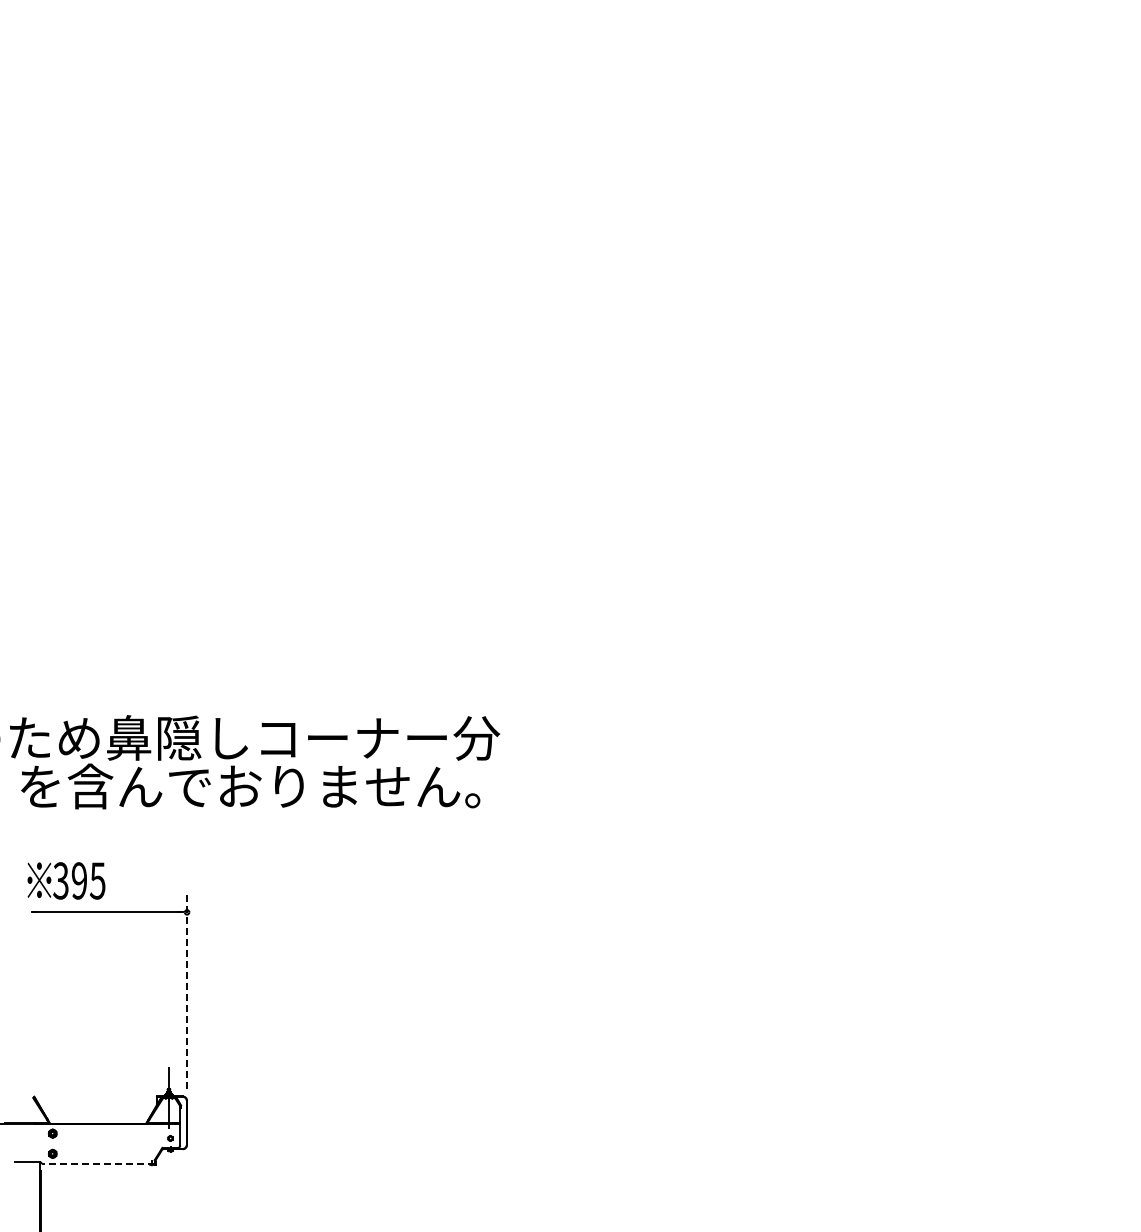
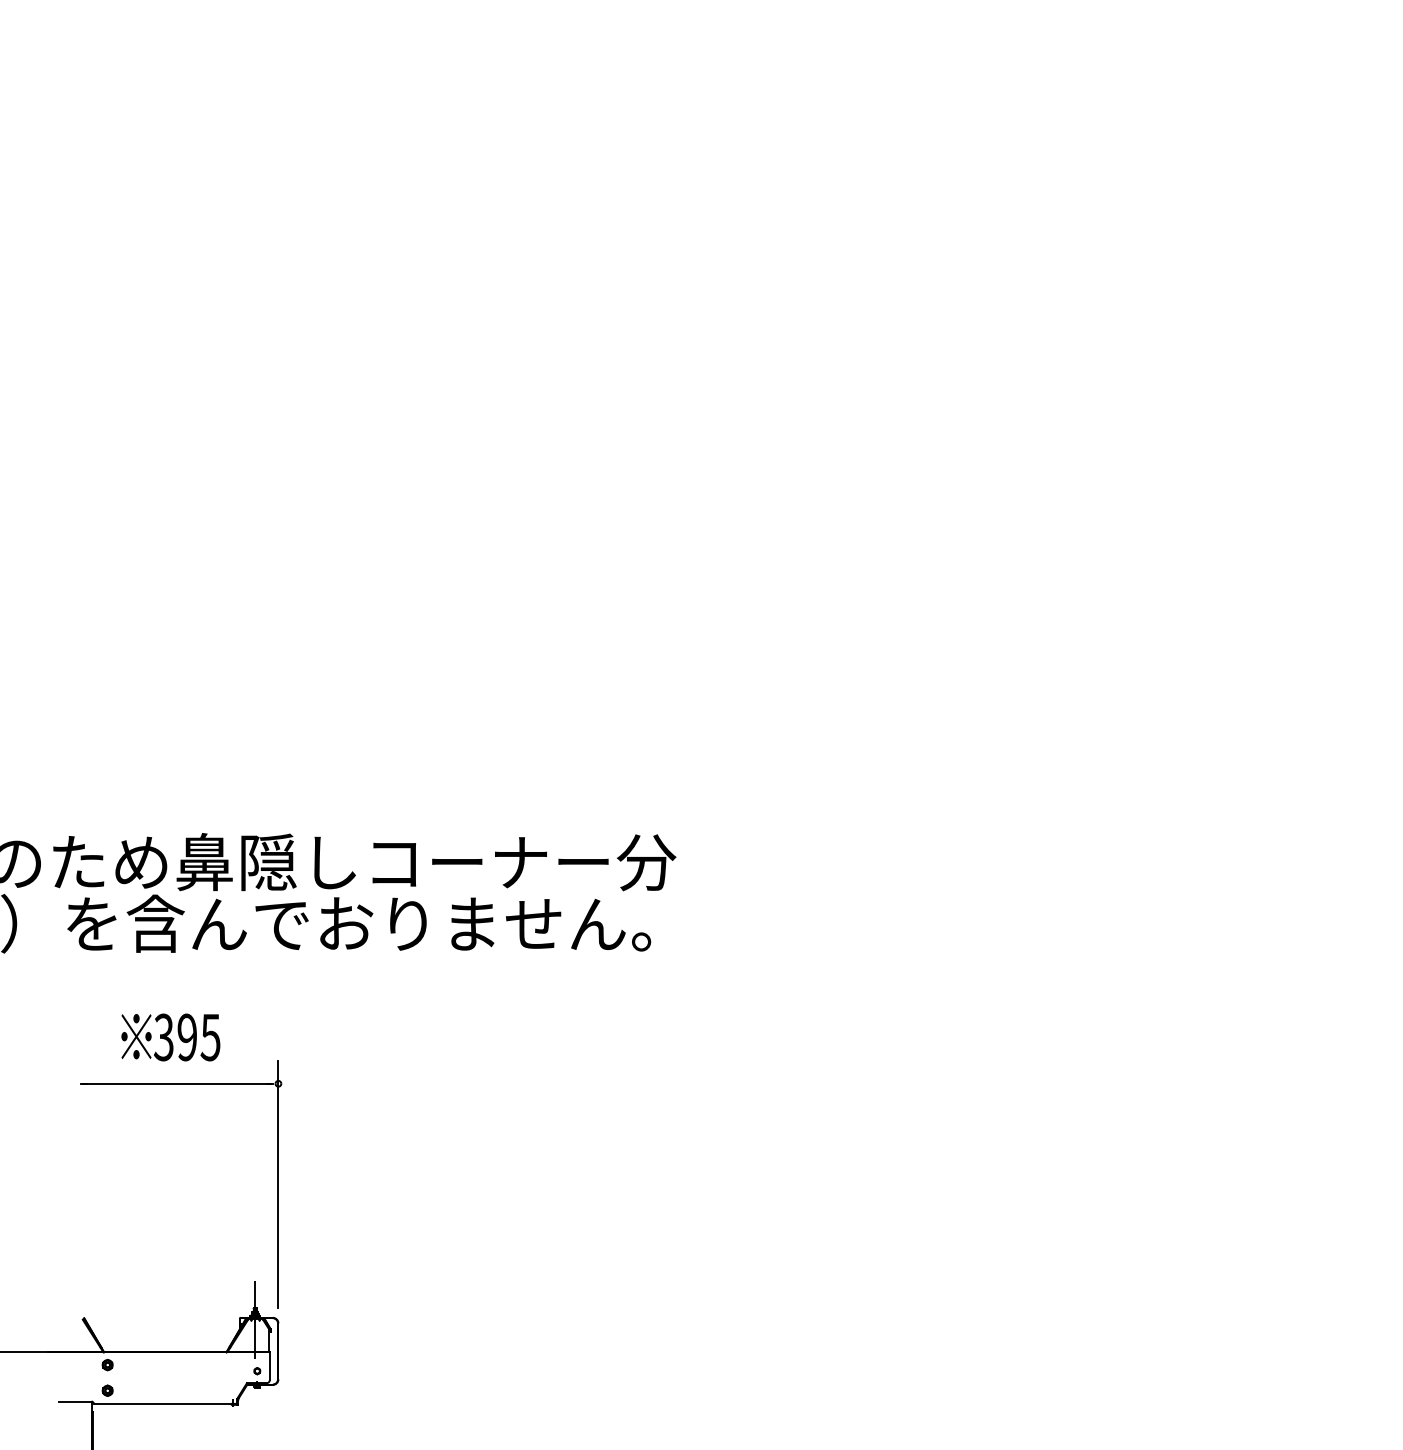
text: (66, 880) -> (170, 1036), moved
line: (187, 990) -> (278, 1183), dashed -> solid
line: (97, 1164) -> (164, 1404), dashed -> solid

